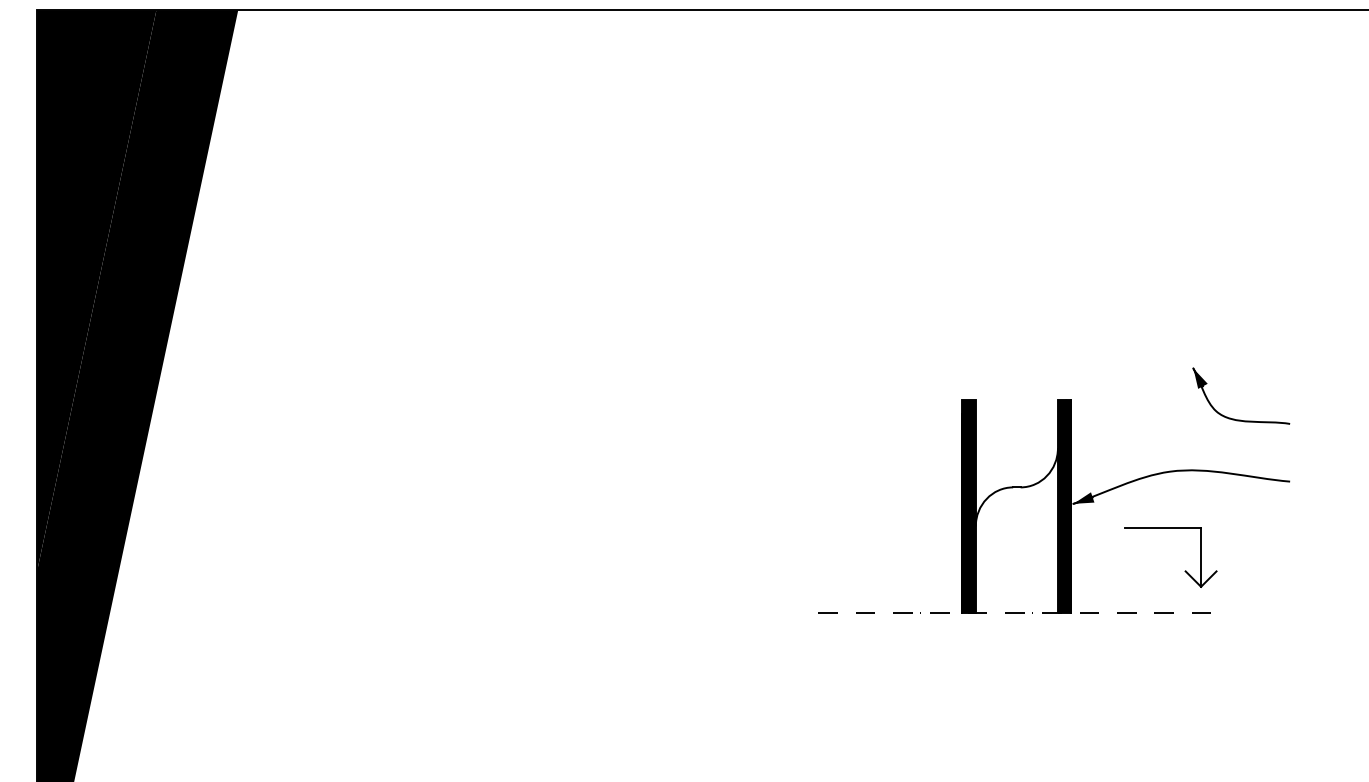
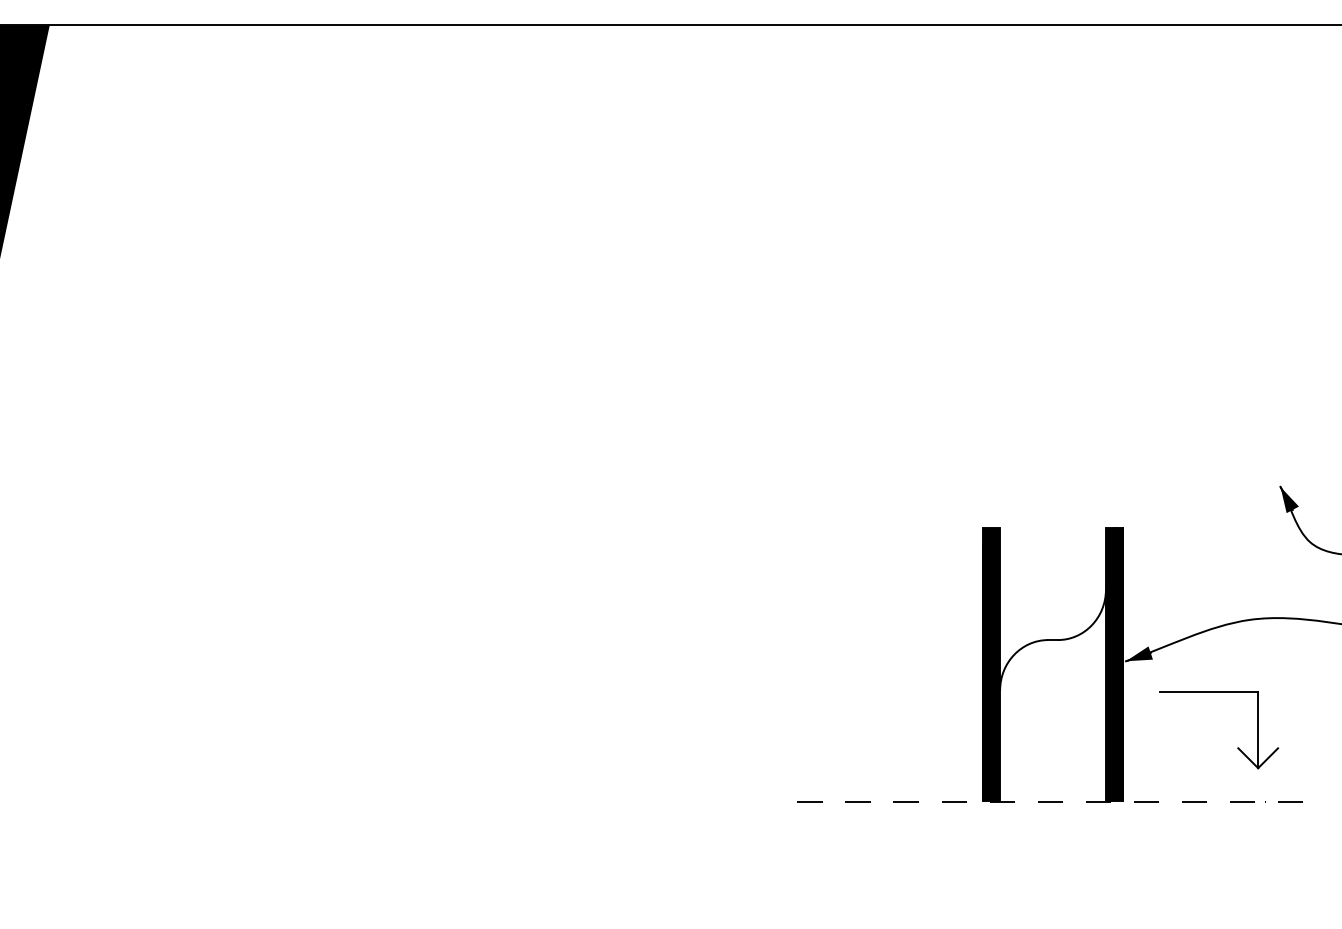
part: (1184, 571) -> (1236, 748), moved

